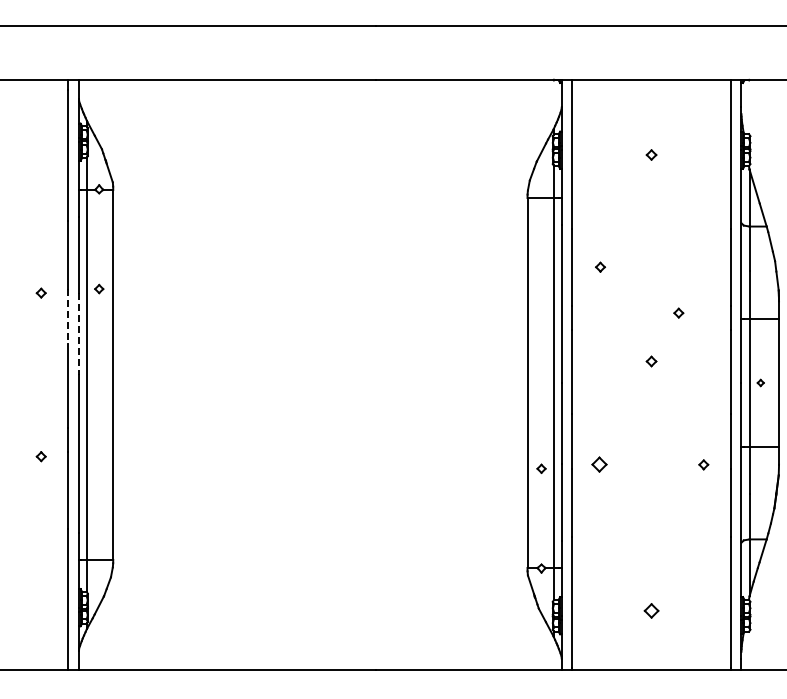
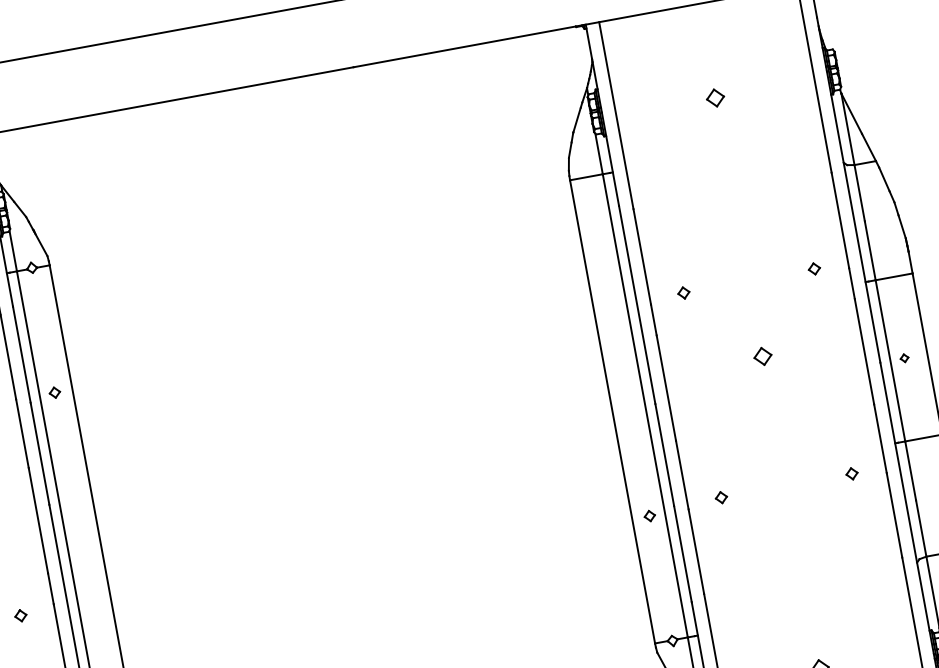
part: (651, 154) -> (715, 97), size x1.43
part: (600, 266) -> (683, 292), moved
part: (678, 312) -> (813, 268), moved
line: (68, 316) -> (22, 434), dashed -> solid
line: (79, 334) -> (40, 454), dashed -> solid
part: (651, 361) -> (762, 356), size x1.43
part: (599, 464) -> (721, 497), size x0.62

